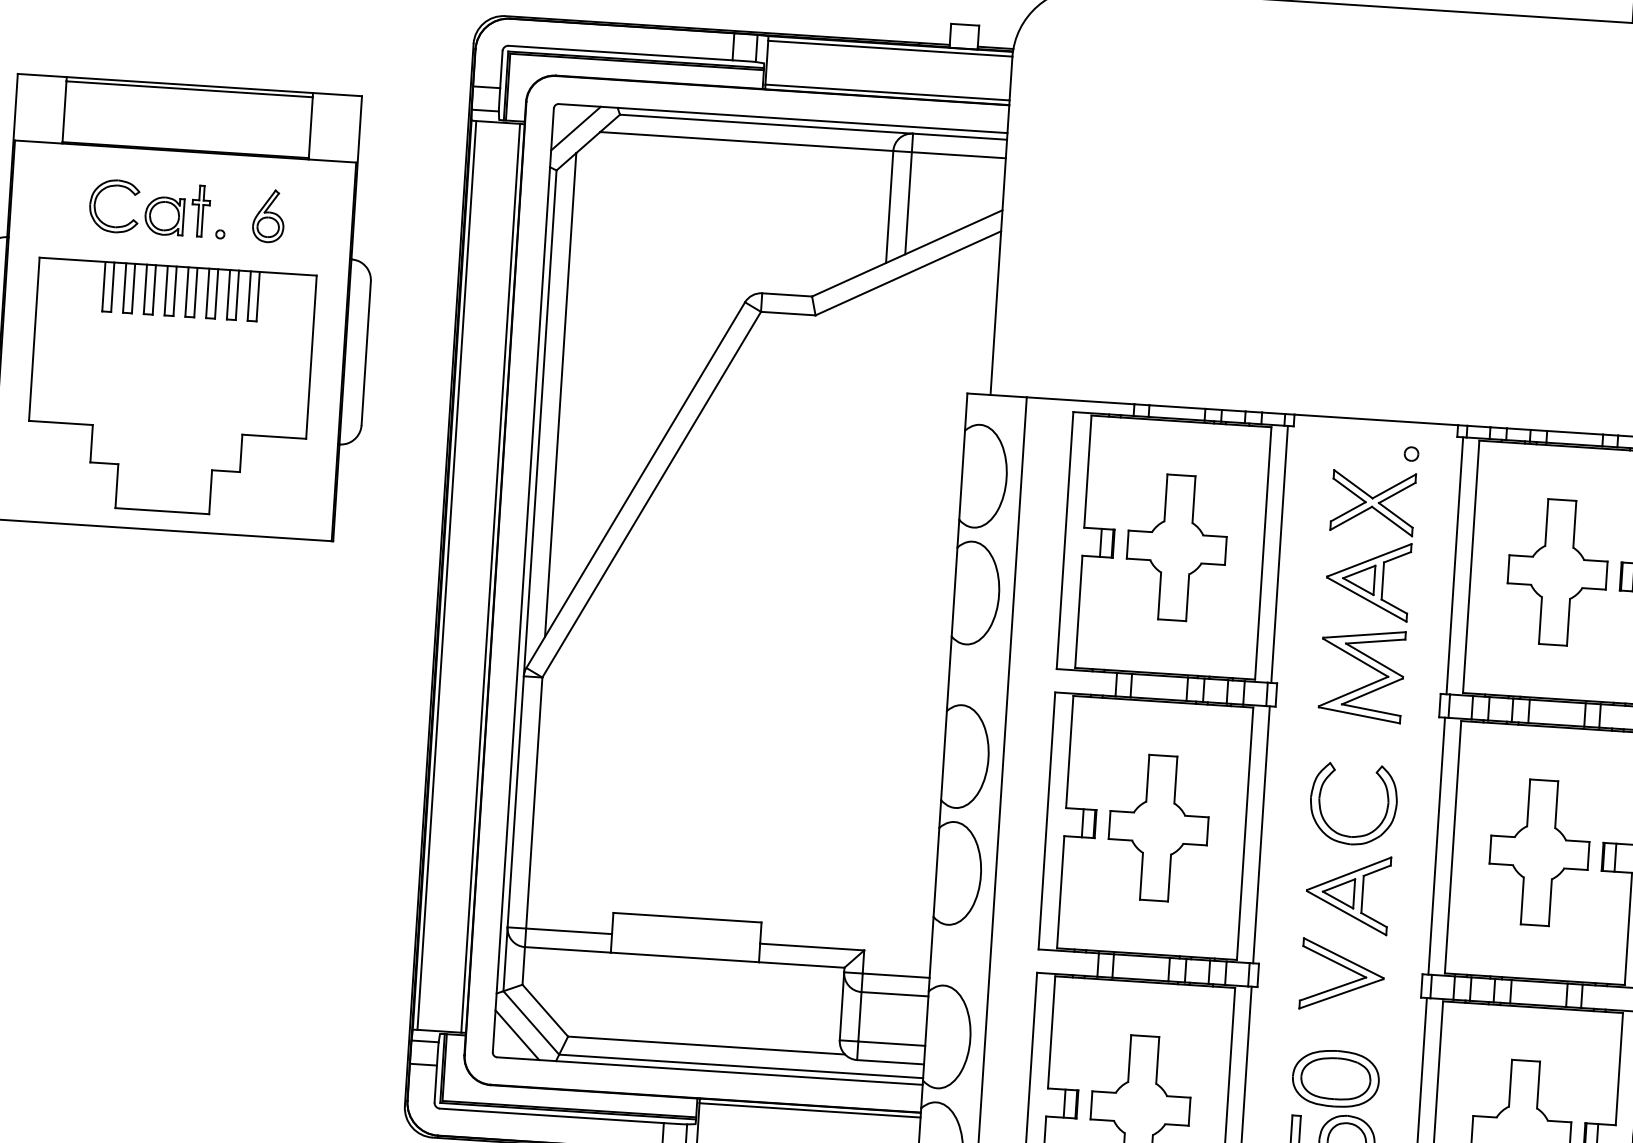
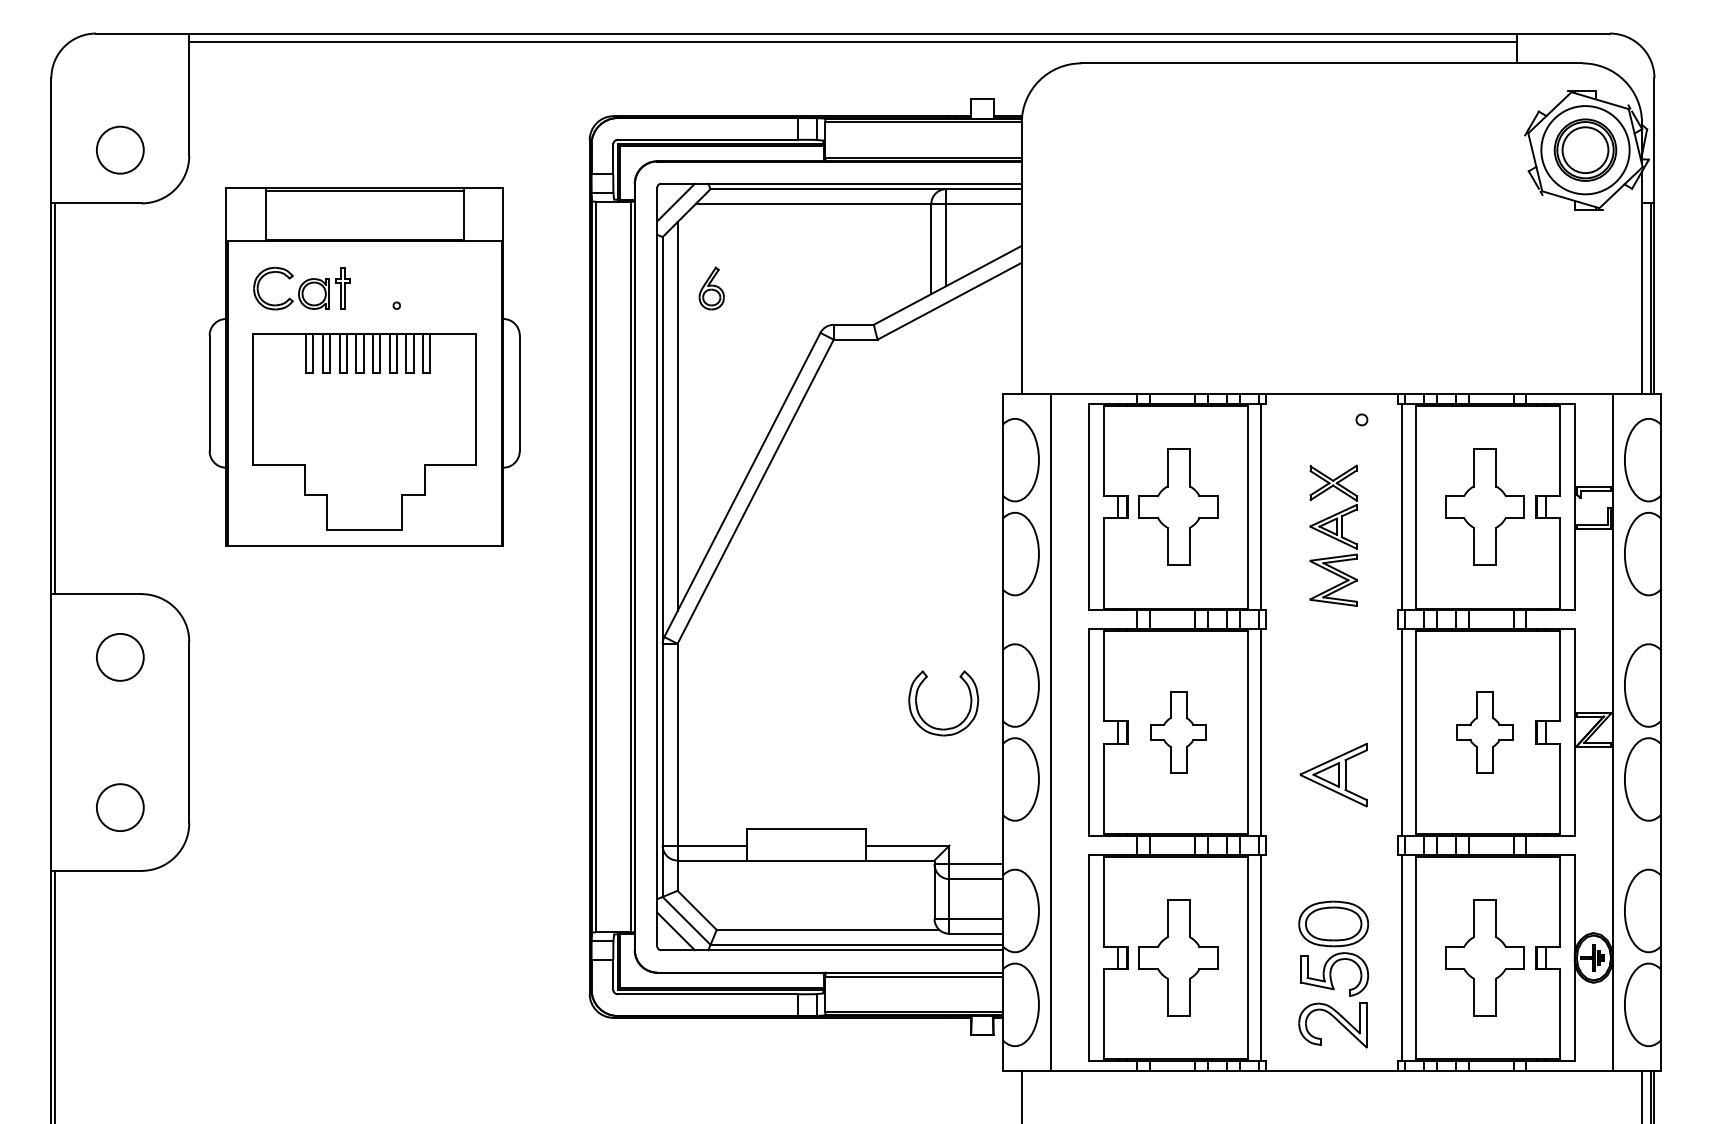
part: (149, 208) -> (301, 288), moved
part: (268, 216) -> (711, 288), moved
part: (1366, 595) -> (1333, 535), size x0.7
part: (1158, 828) -> (1178, 732), size x0.7
part: (1358, 834) -> (949, 727), moved
part: (1538, 852) -> (1484, 732), size x0.7
part: (1345, 968) -> (1335, 835), removed

